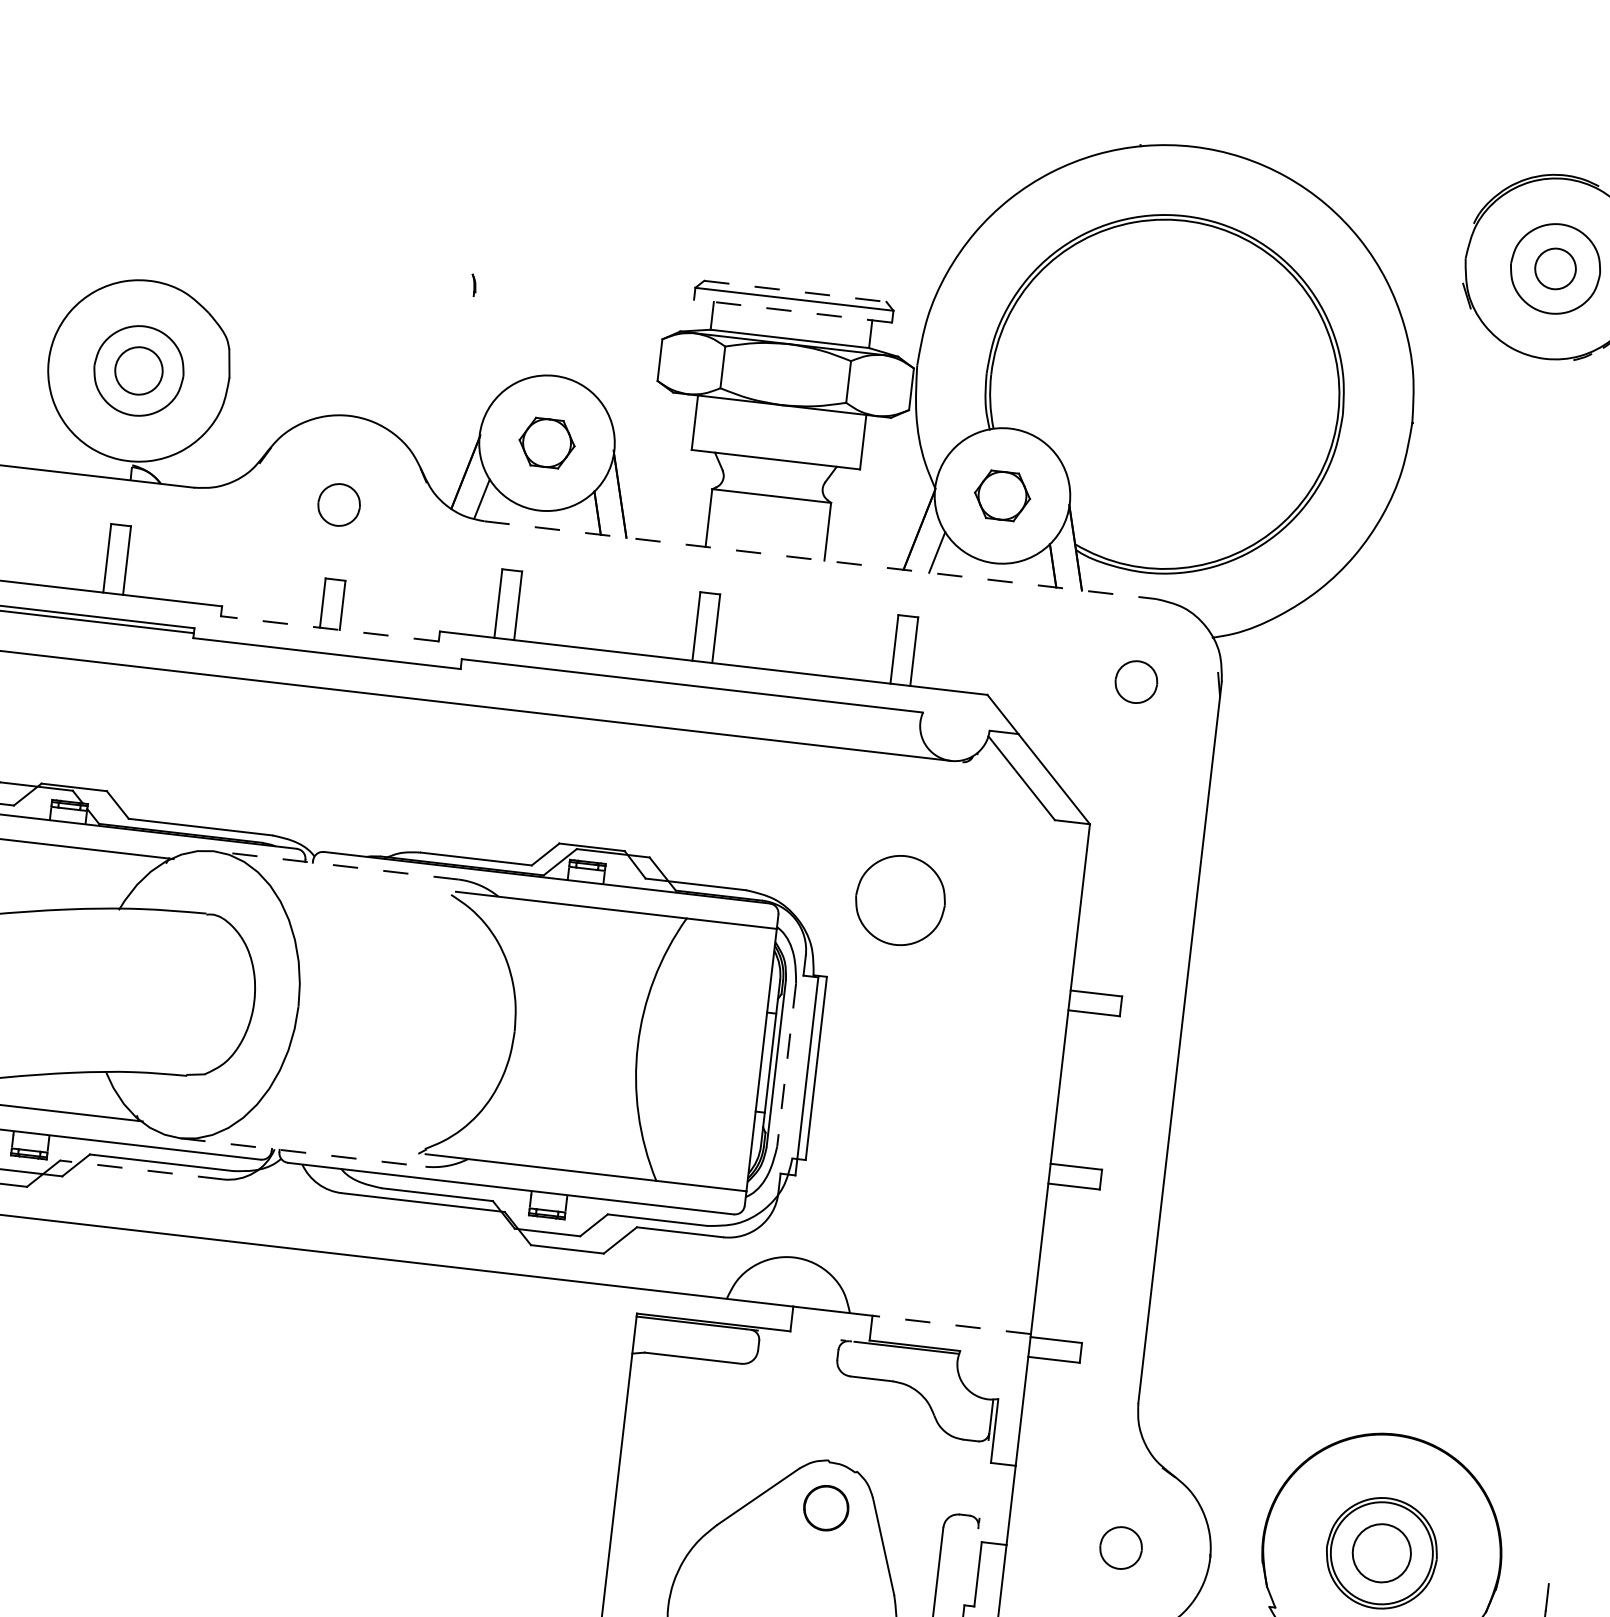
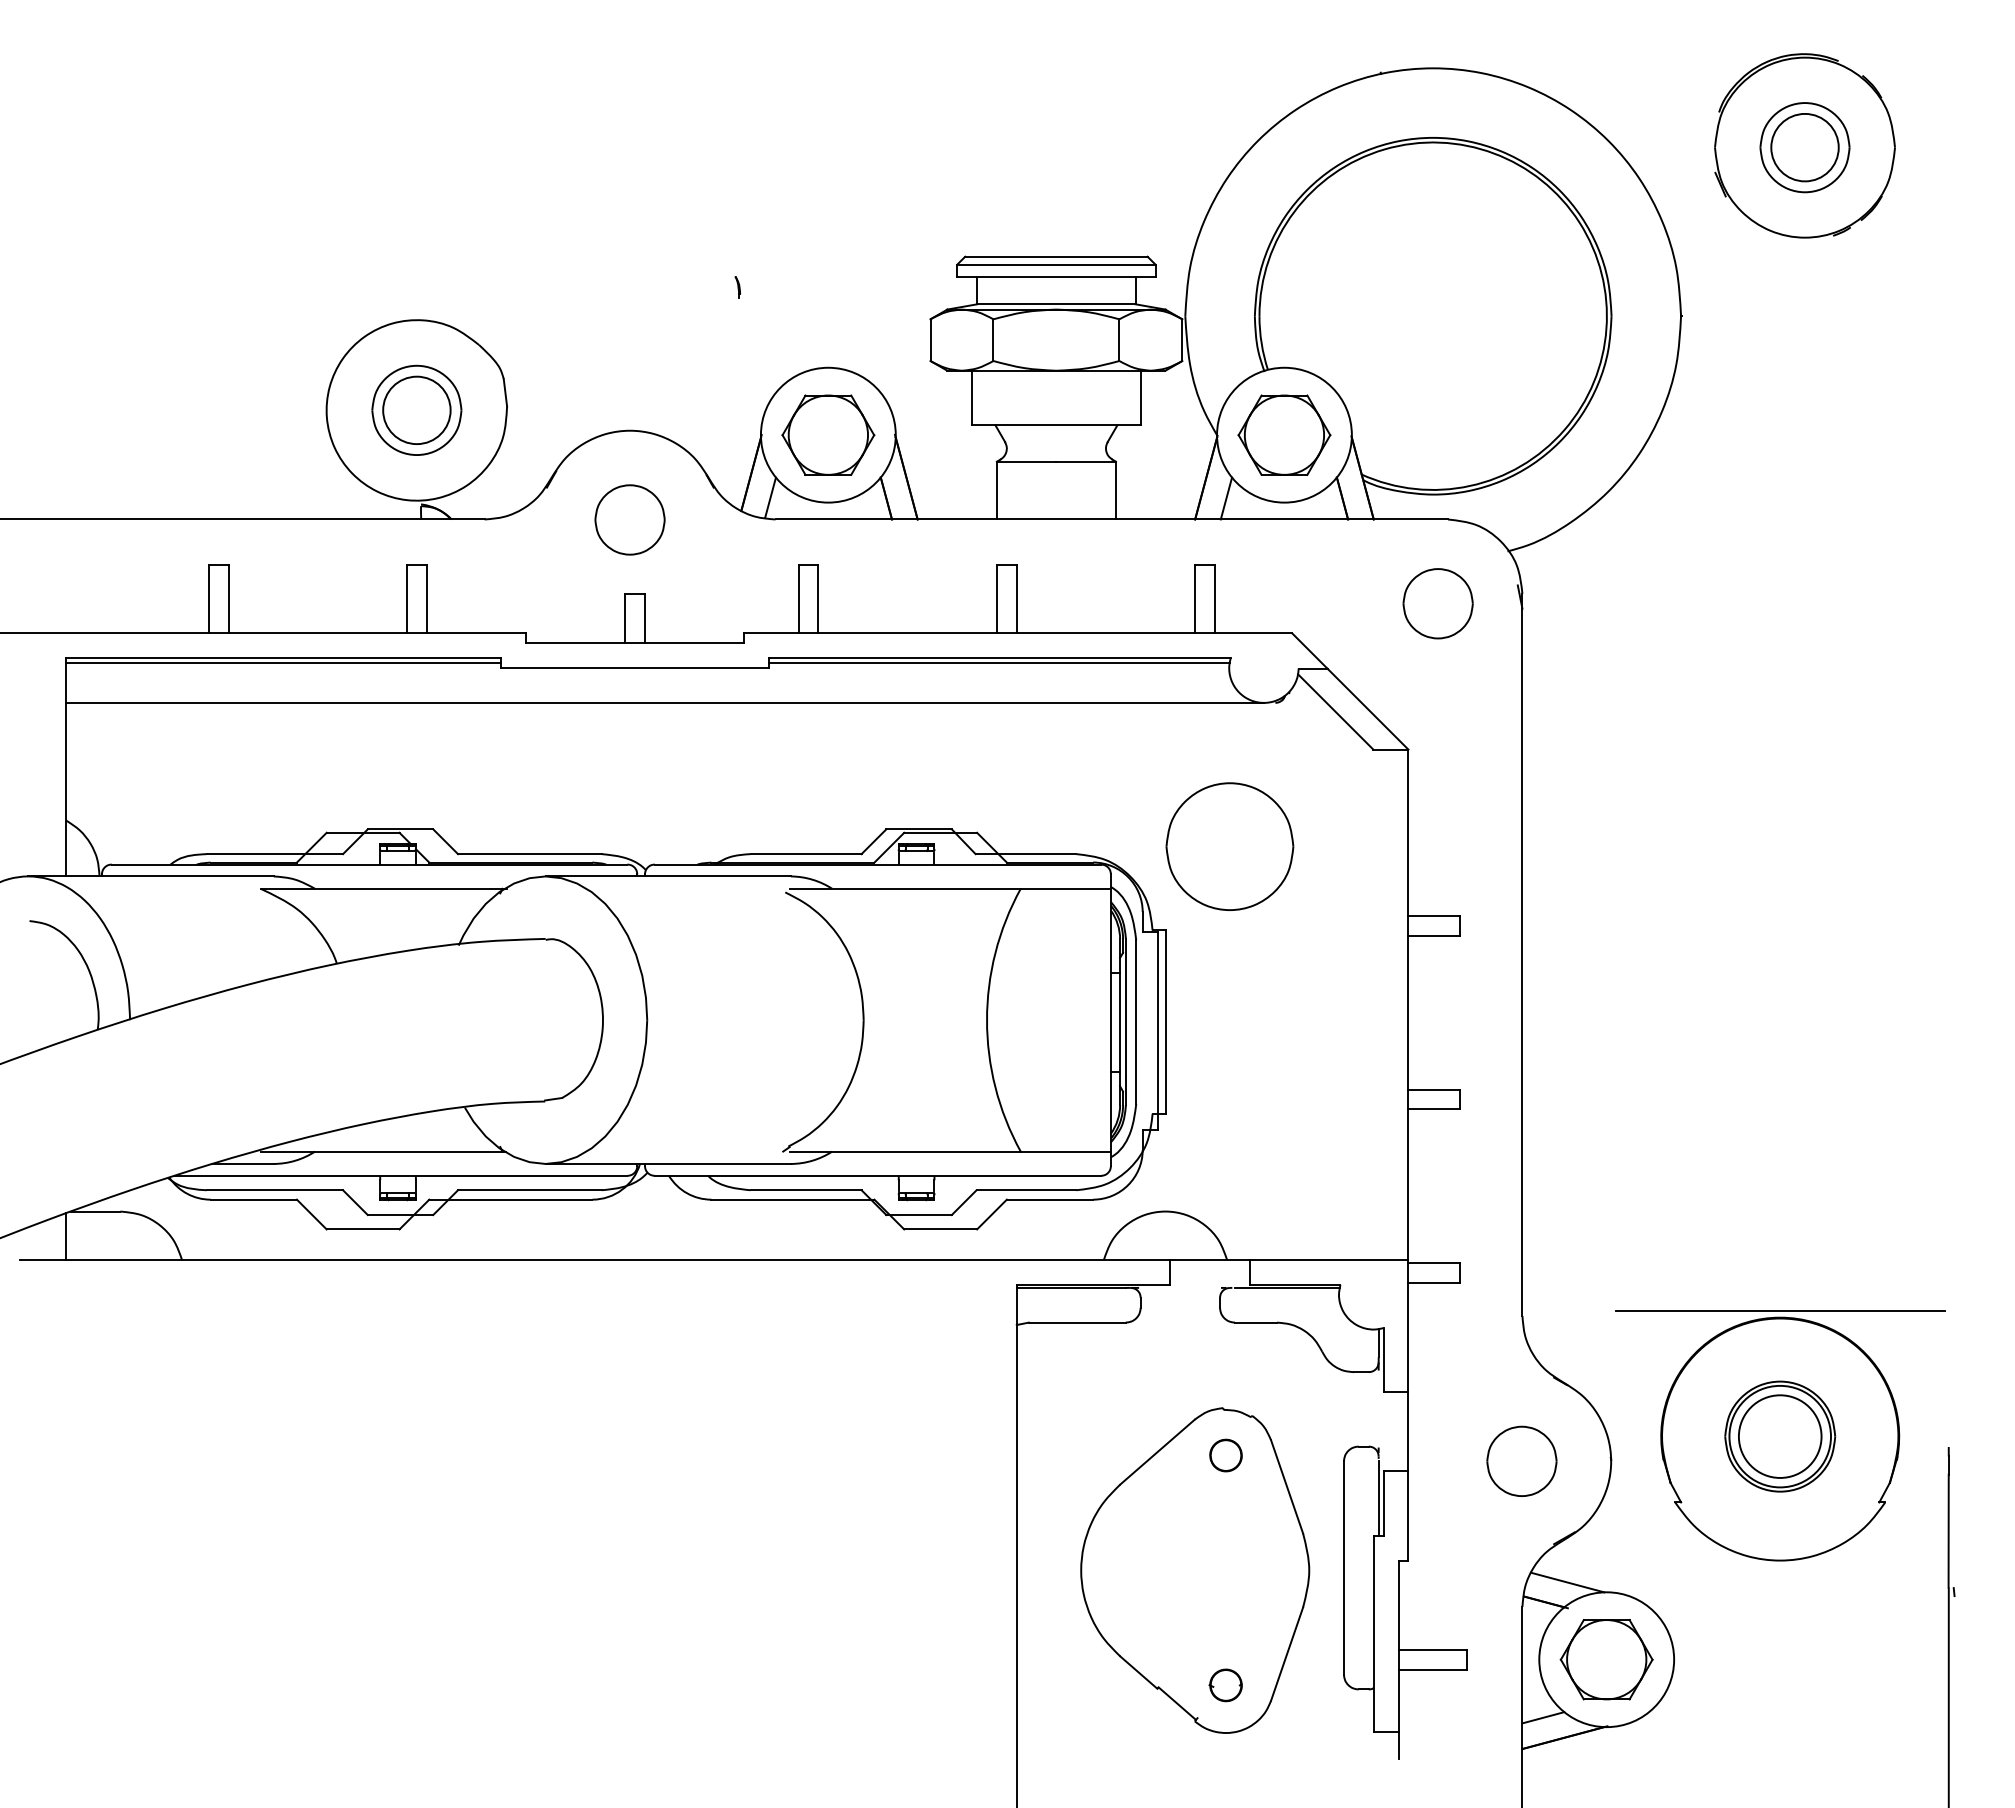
circle: (1555, 268) -> (1804, 147), size x1.67
line: (795, 291) -> (1056, 256), dashed -> solid
line: (792, 311) -> (1055, 276), dashed -> solid
circle: (138, 370) -> (416, 410), size x1.43
part: (547, 442) -> (828, 434), size x1.67
part: (1002, 495) -> (1284, 434), size x1.67
part: (338, 504) -> (629, 519), size x1.67
line: (821, 560) -> (1112, 519), dashed -> solid
line: (329, 628) -> (634, 643), dashed -> solid
part: (1135, 681) -> (1437, 603), size x1.67
line: (690, 690) -> (998, 663), added
line: (336, 865) -> (668, 876), dashed -> solid
part: (900, 900) -> (1229, 846), size x1.43
line: (786, 1065) -> (1136, 1022), dashed -> solid
line: (303, 1152) -> (668, 1163), dashed -> solid
line: (141, 1169) -> (510, 1199), dashed -> solid
line: (951, 1325) -> (1328, 1260), dashed -> solid
line: (1395, 1427) -> (1779, 1310), added
part: (825, 1508) -> (1225, 1455), size x0.71
part: (1120, 1547) -> (1521, 1460), size x1.67
circle: (1381, 1553) -> (1779, 1436), size x1.43
line: (973, 1568) -> (1378, 1498), added

